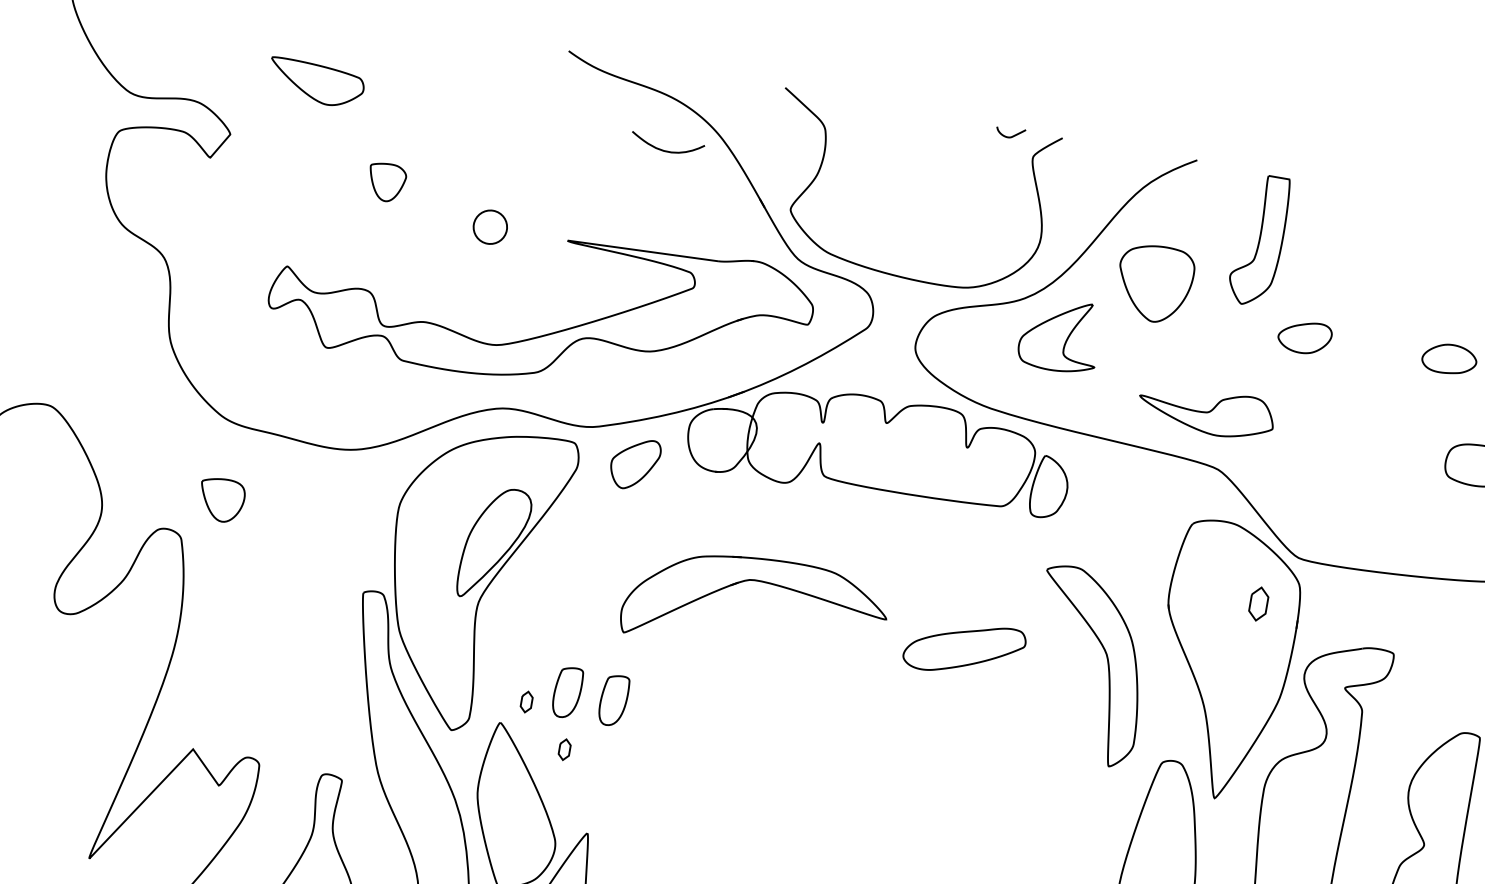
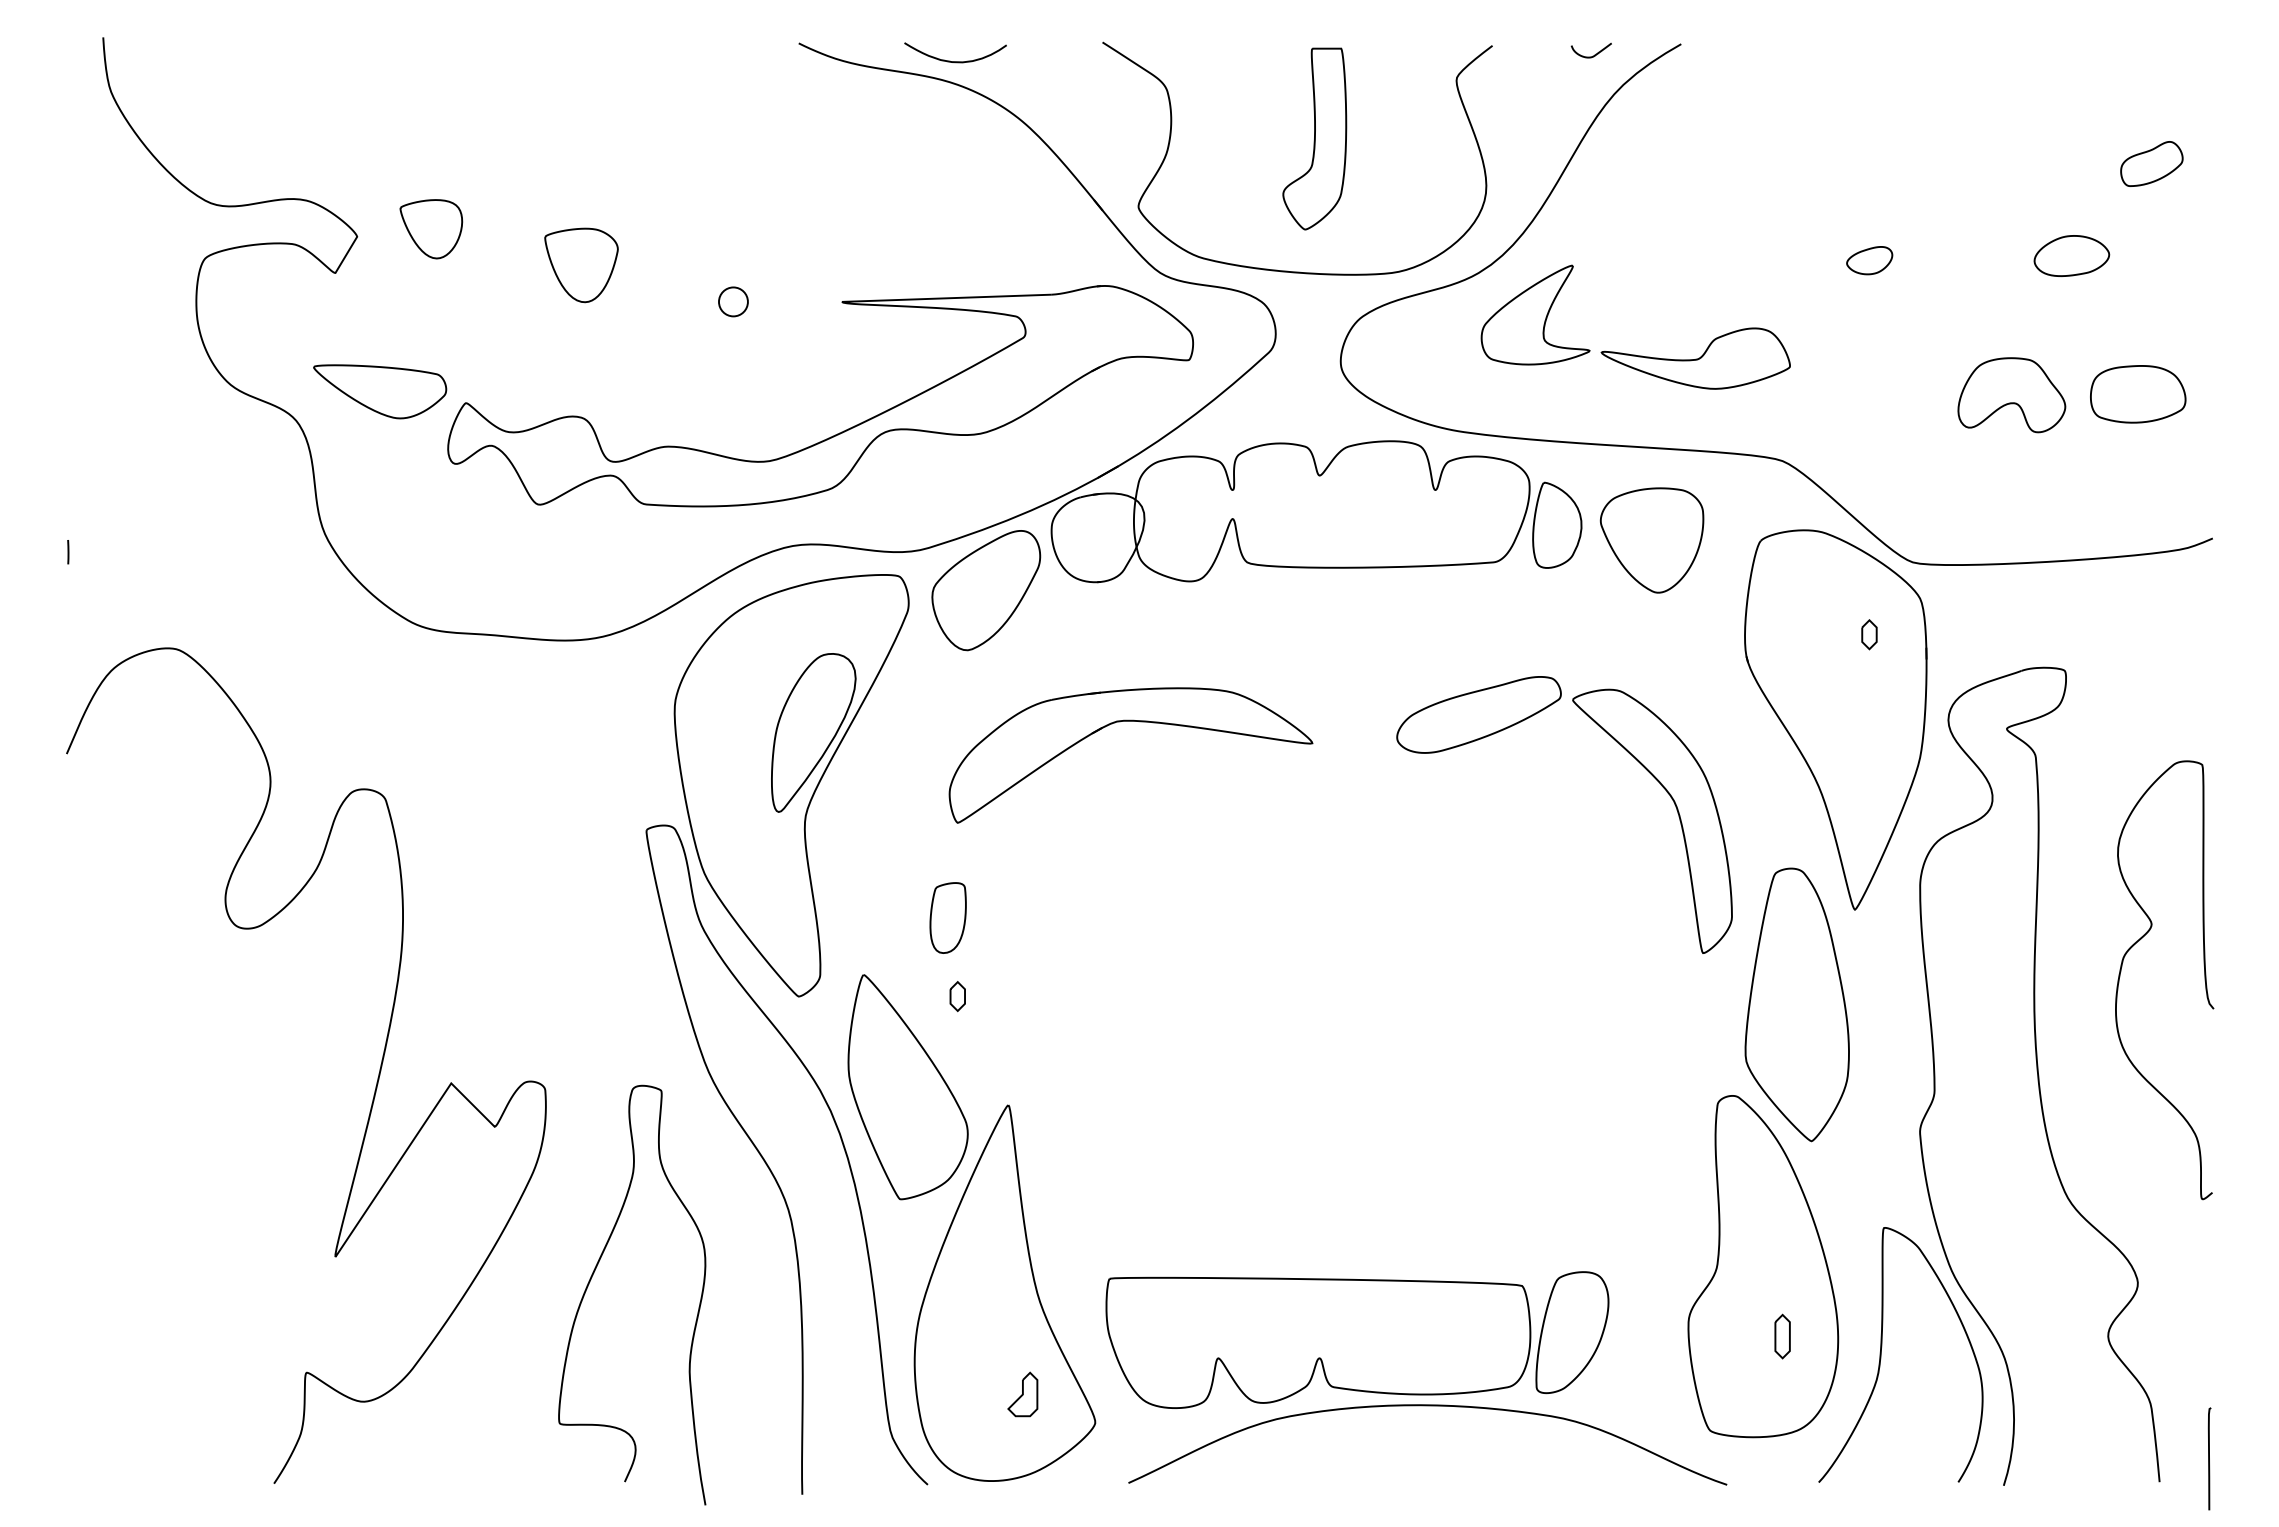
part: (316, 83) -> (380, 391), moved
curve: (1012, 135) -> (1594, 54), moved
curve: (666, 150) -> (955, 61), moved
part: (386, 182) -> (581, 265), size x1.43
circle: (490, 226) -> (733, 301), size x0.62
part: (1259, 240) -> (1314, 138), moved
part: (1154, 283) -> (1651, 540), moved
part: (1304, 337) -> (1869, 260), size x0.62
part: (1206, 411) -> (1695, 358), moved
part: (1389, 451) -> (2011, 395), added
part: (635, 463) -> (986, 590), size x1.67
part: (221, 500) -> (431, 229), moved
part: (759, 581) -> (1130, 721), moved
part: (1258, 603) -> (1869, 634), size x0.62
part: (964, 648) -> (1478, 714), moved
part: (1107, 663) -> (1677, 813), moved
part: (613, 700) -> (1012, 917), removed
part: (526, 702) -> (894, 940), removed

